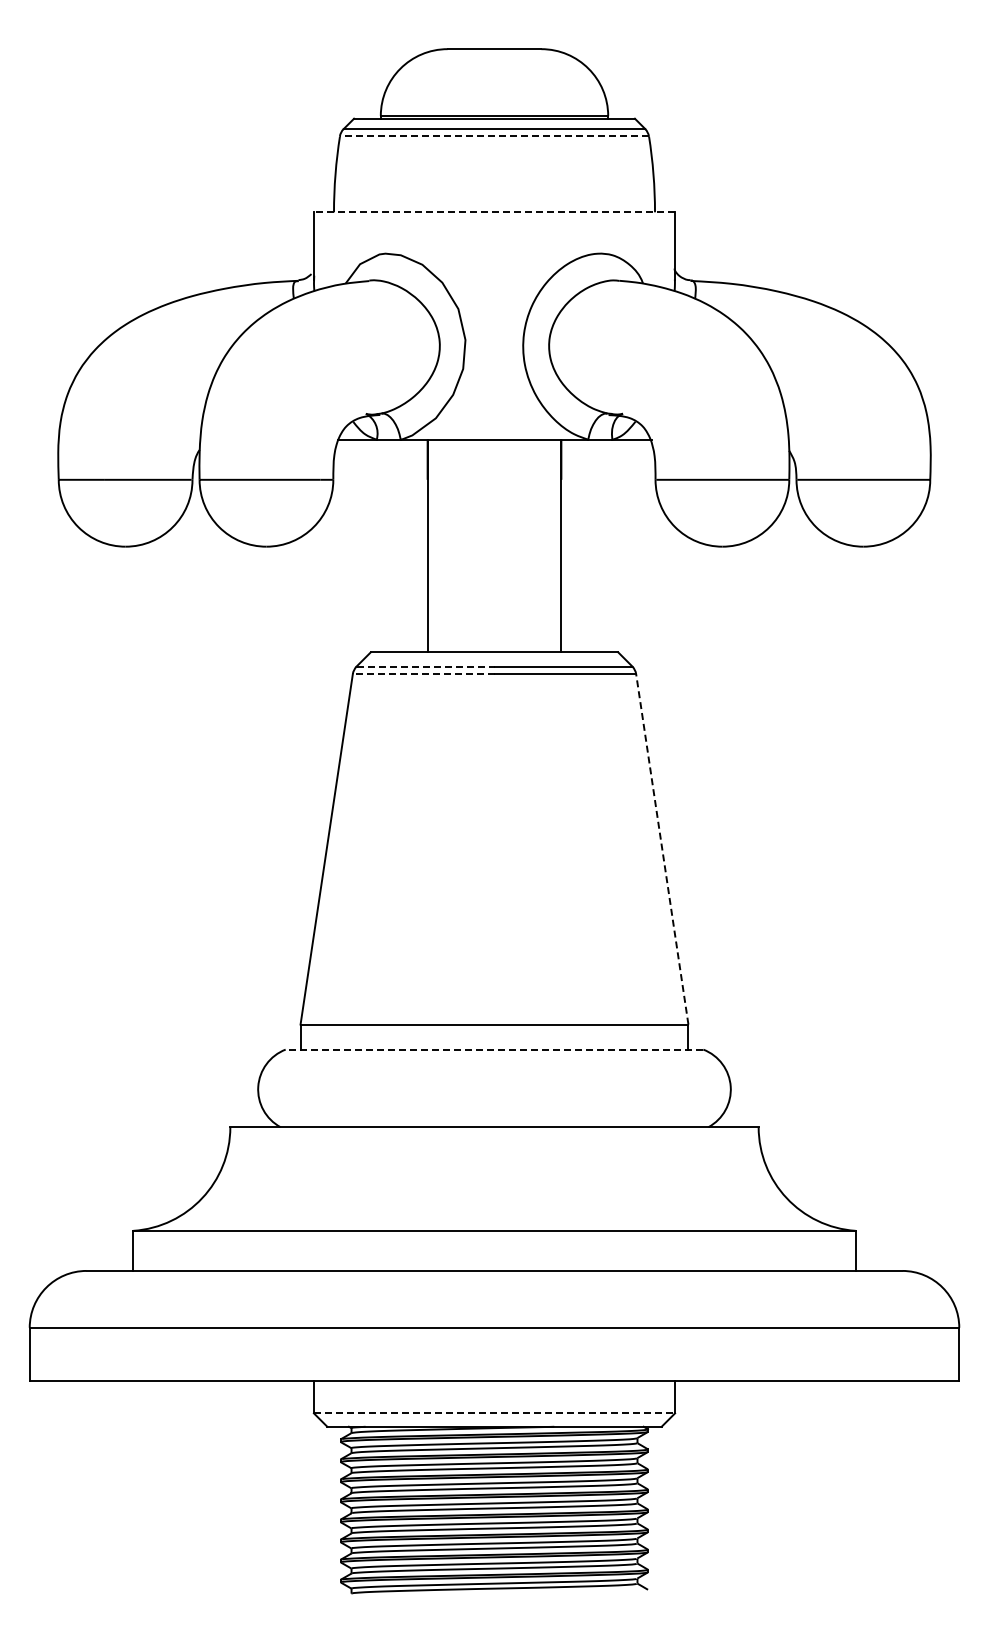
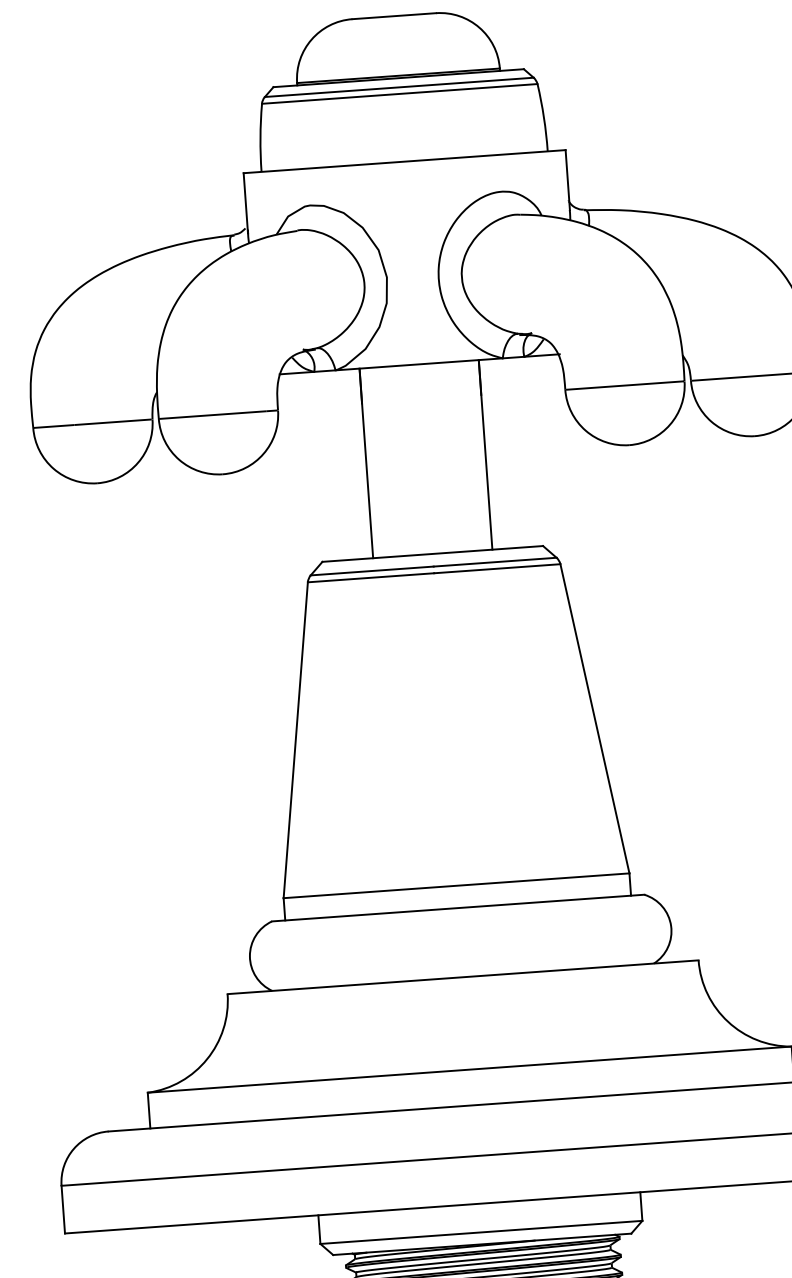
line: (494, 136) -> (399, 94), dashed -> solid
line: (494, 212) -> (404, 161), dashed -> solid
line: (425, 666) -> (372, 570), dashed -> solid
line: (423, 674) -> (370, 578), dashed -> solid
line: (662, 848) -> (595, 718), dashed -> solid
line: (494, 1049) -> (458, 908), dashed -> solid
line: (494, 1413) -> (481, 1232), dashed -> solid

